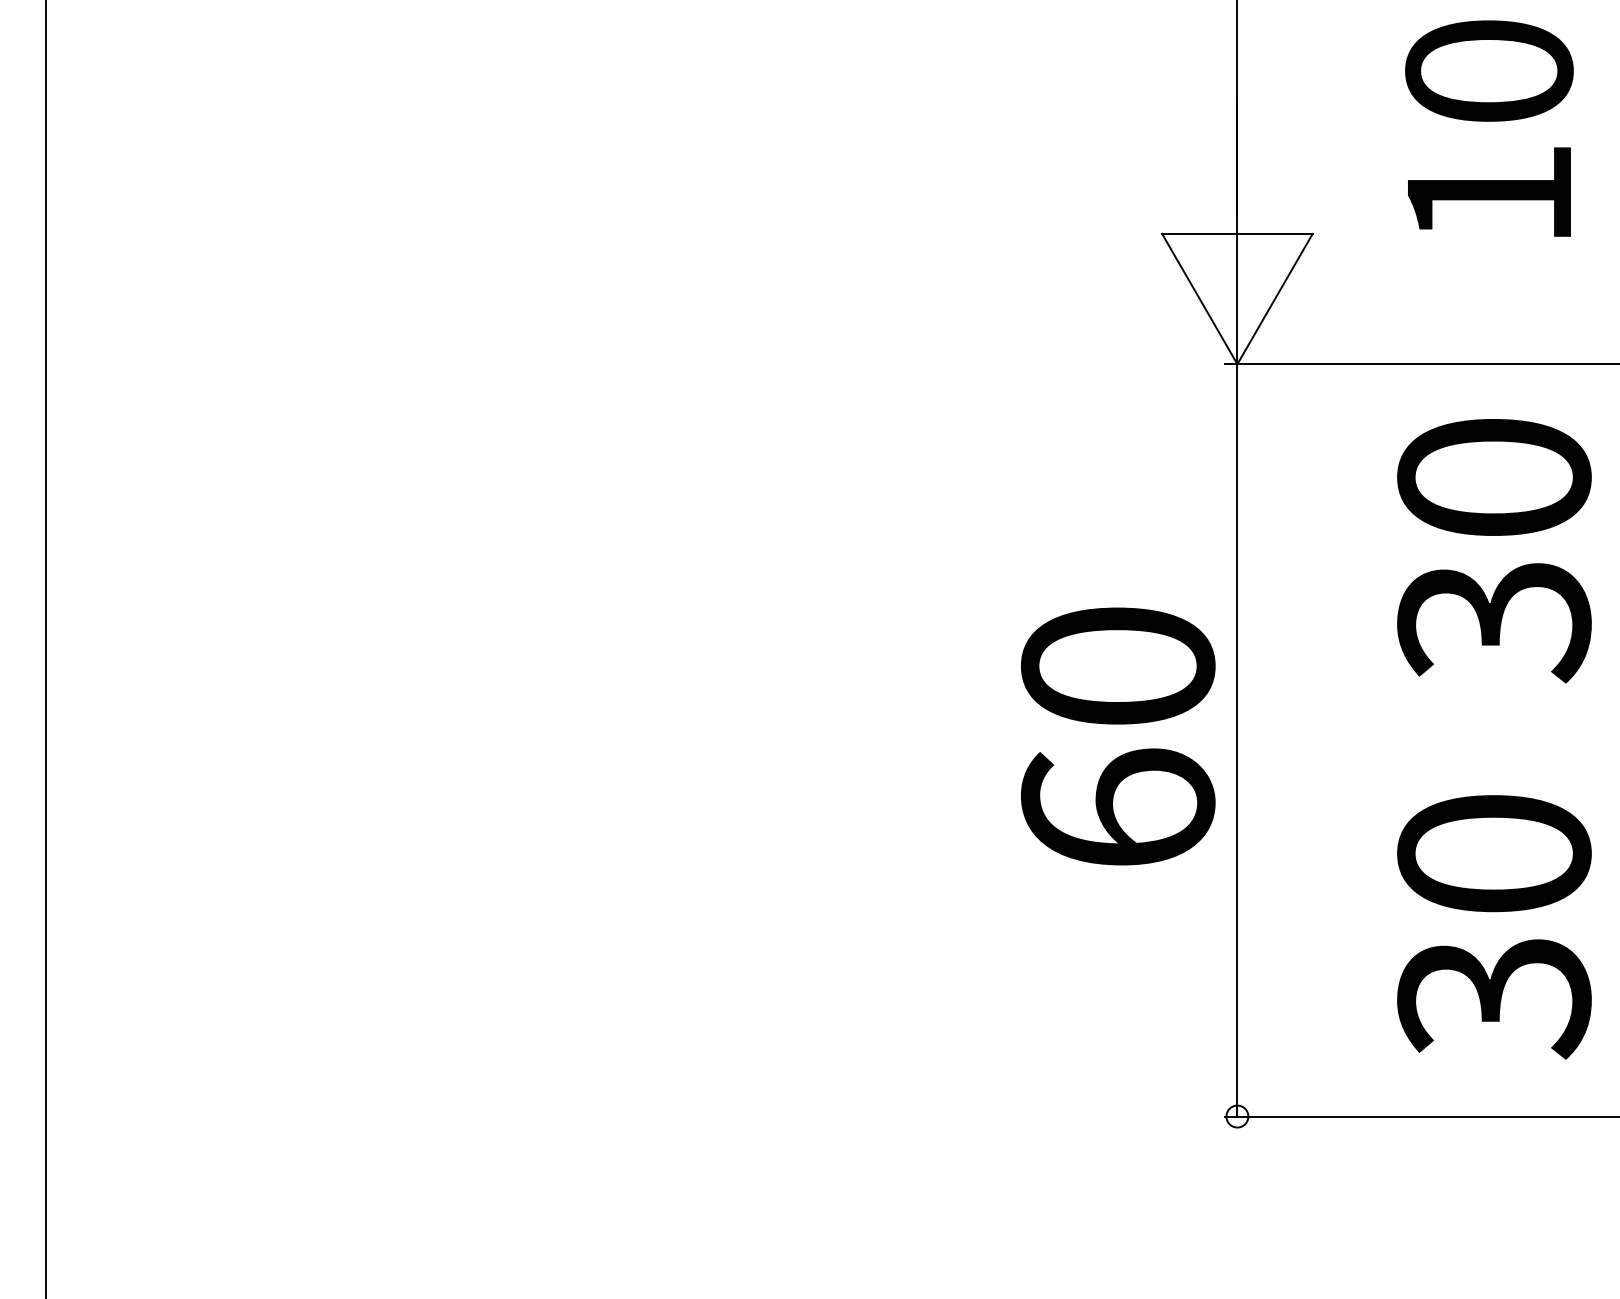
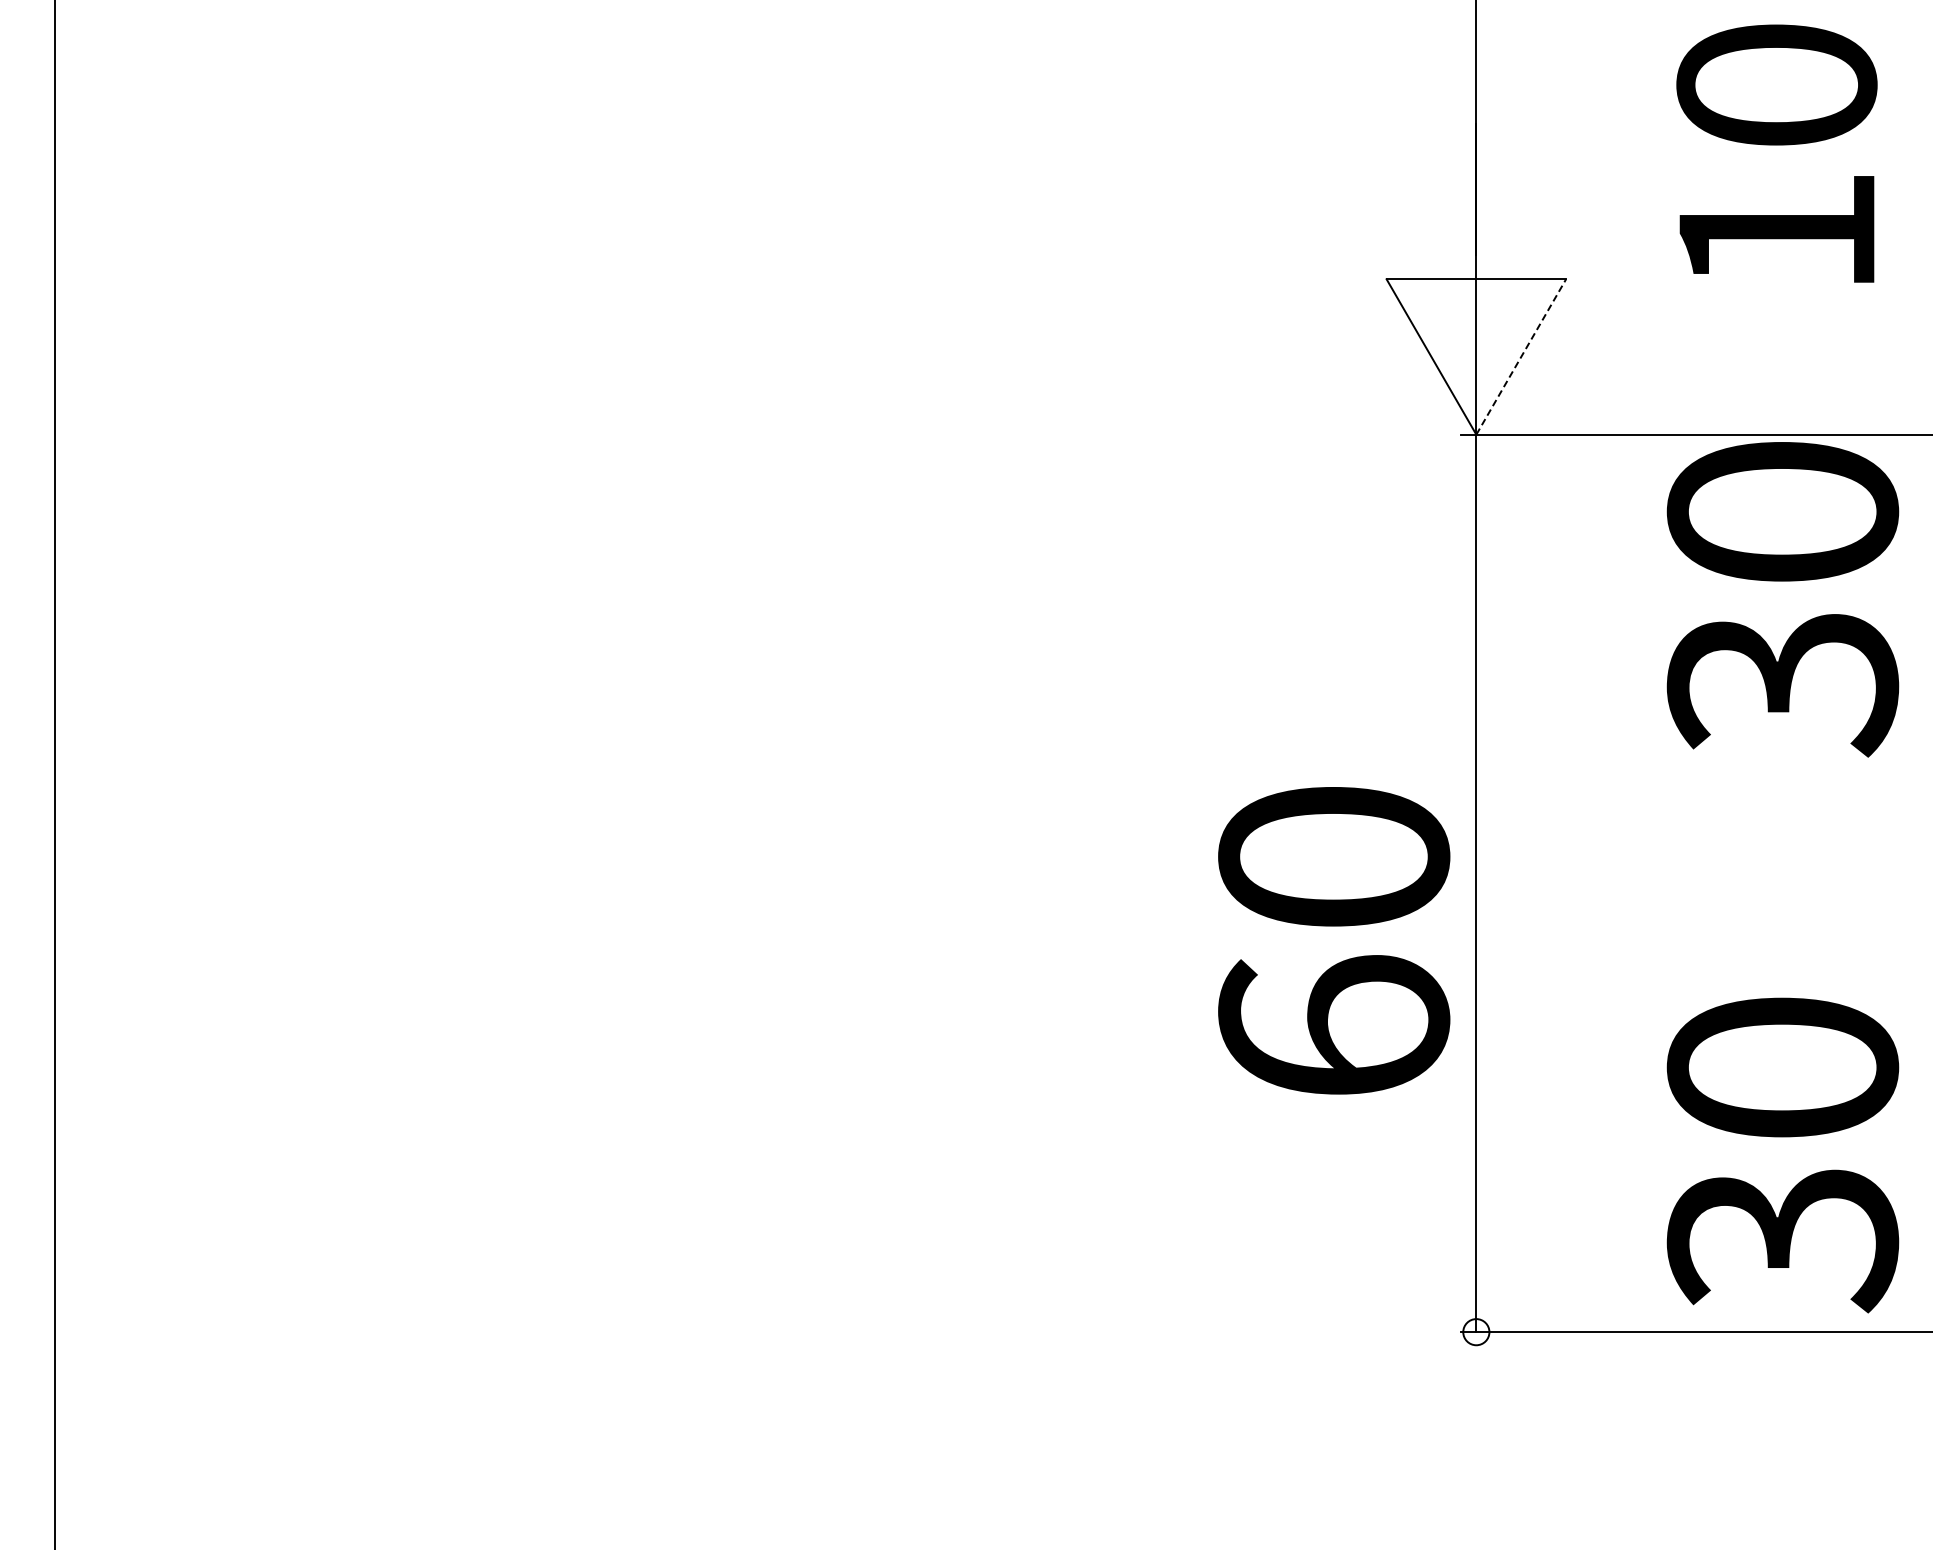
line: (1275, 298) -> (1521, 356), solid -> dashed
text: (1494, 550) -> (1782, 599), moved
text: (1118, 736) -> (1334, 940), moved
text: (1494, 927) -> (1782, 1155), moved

